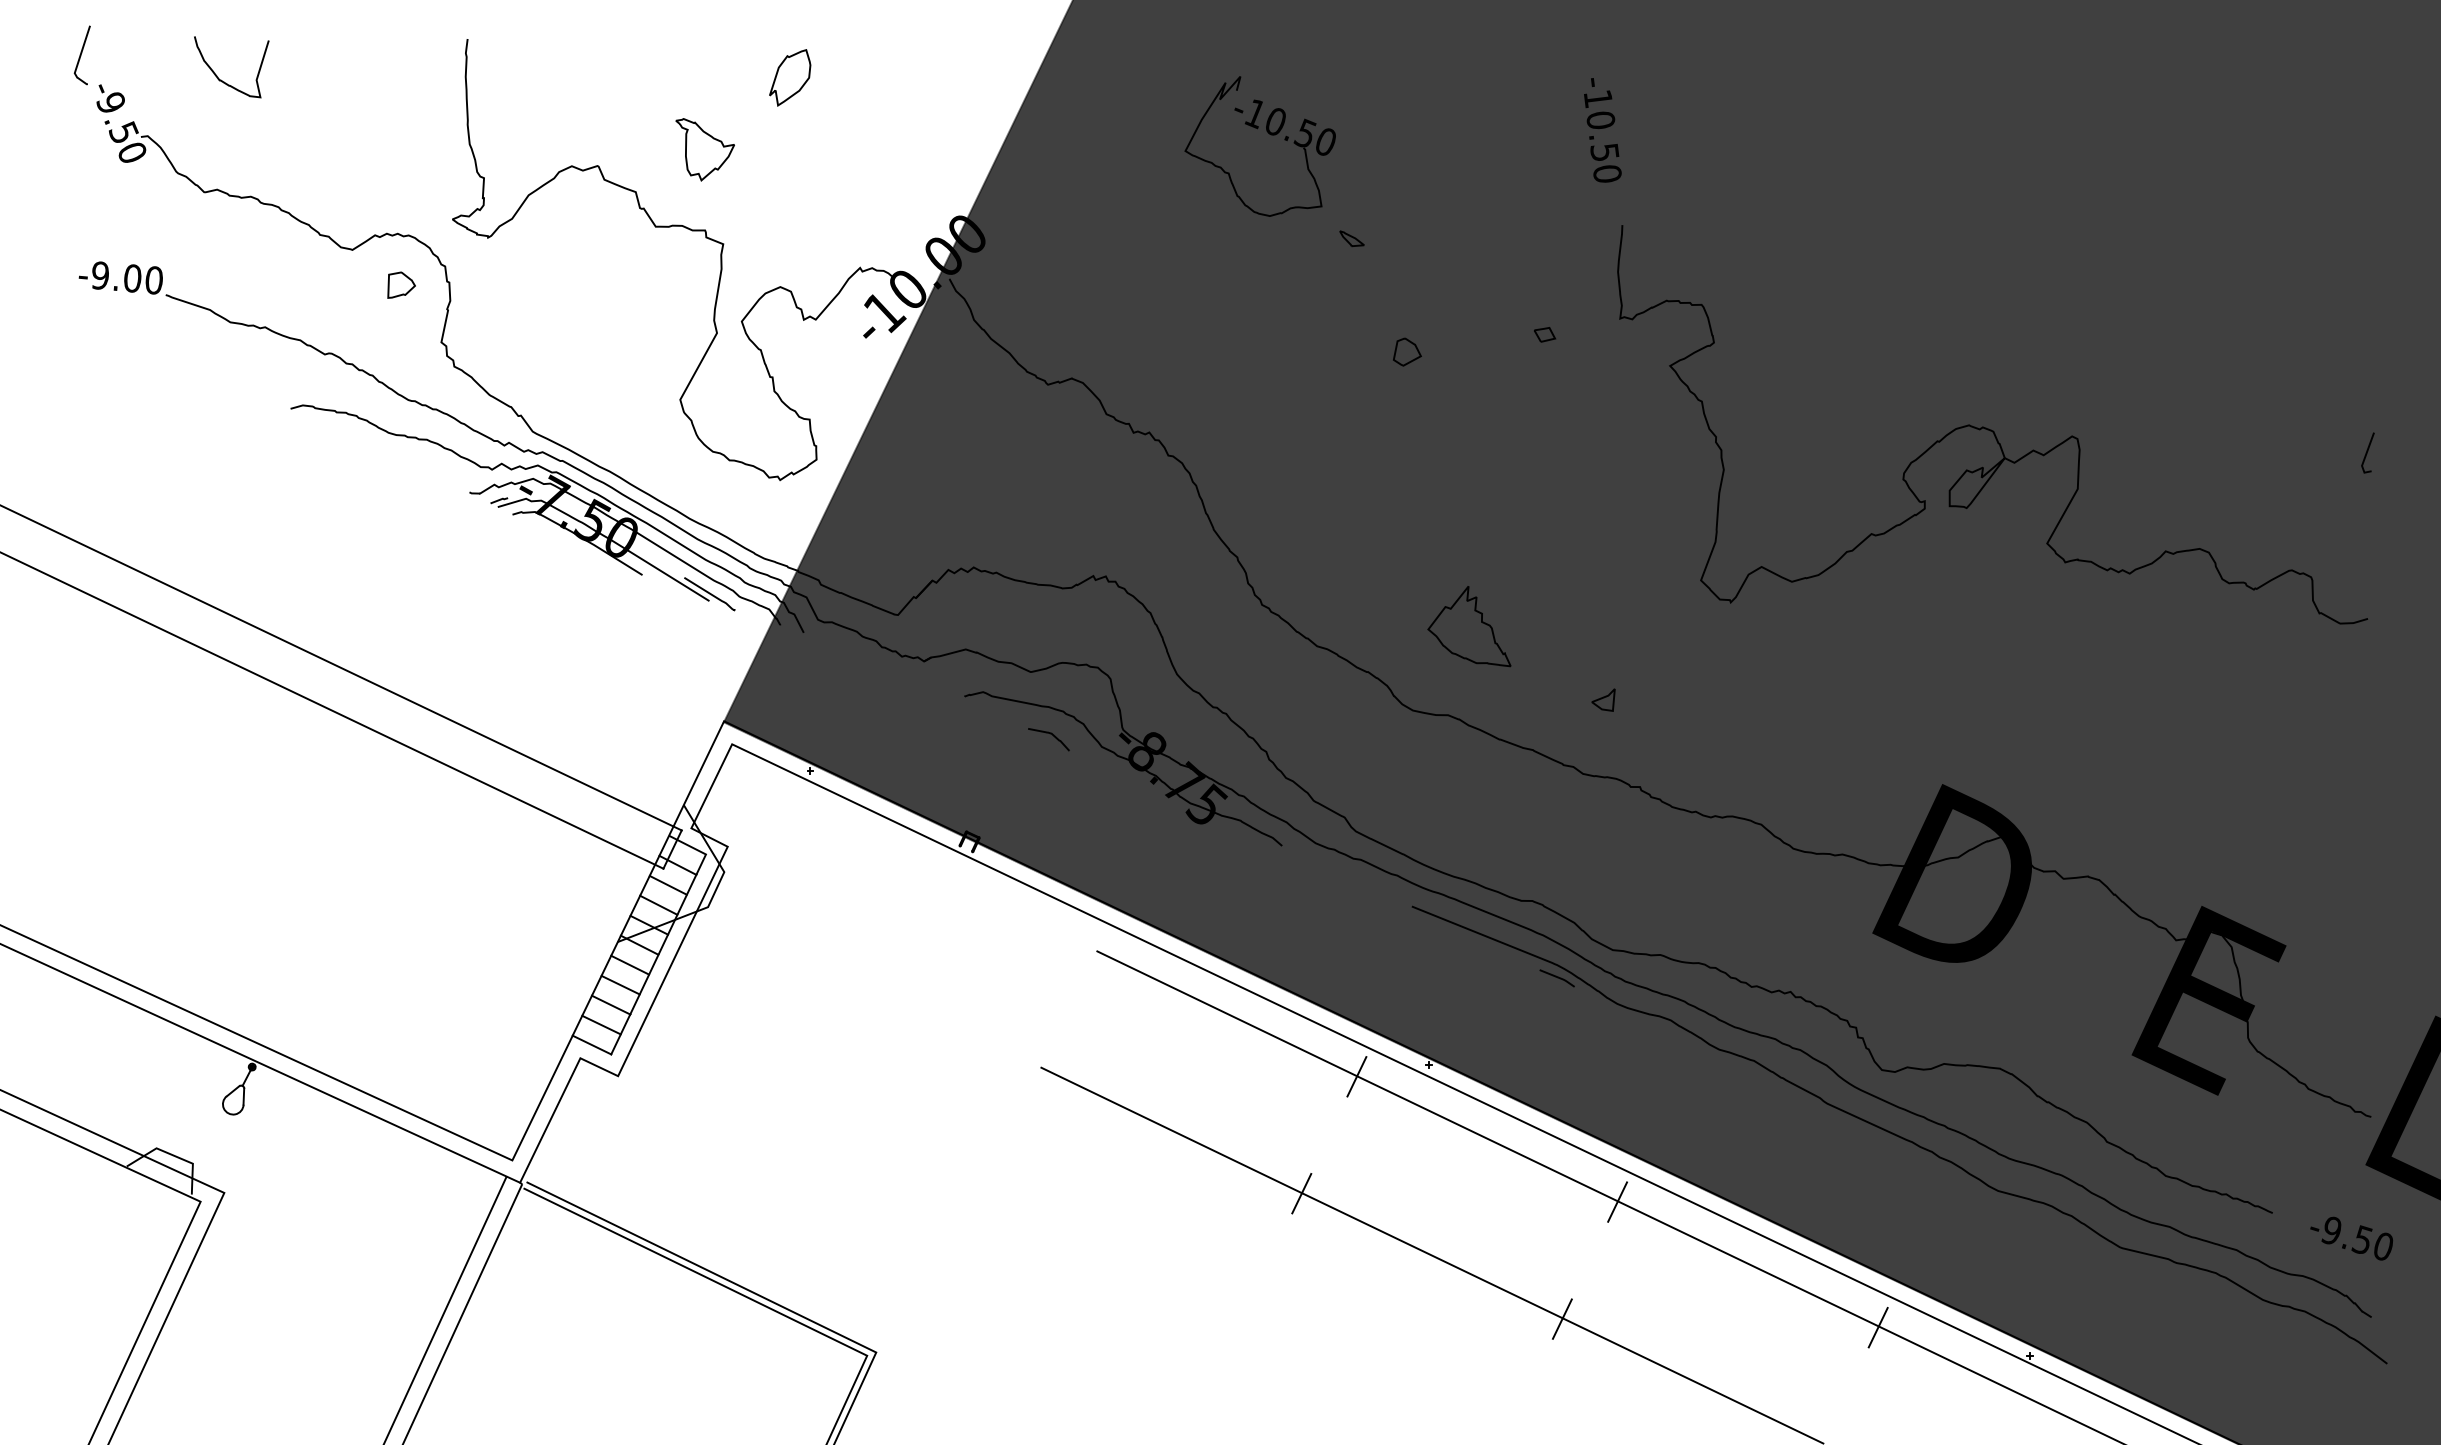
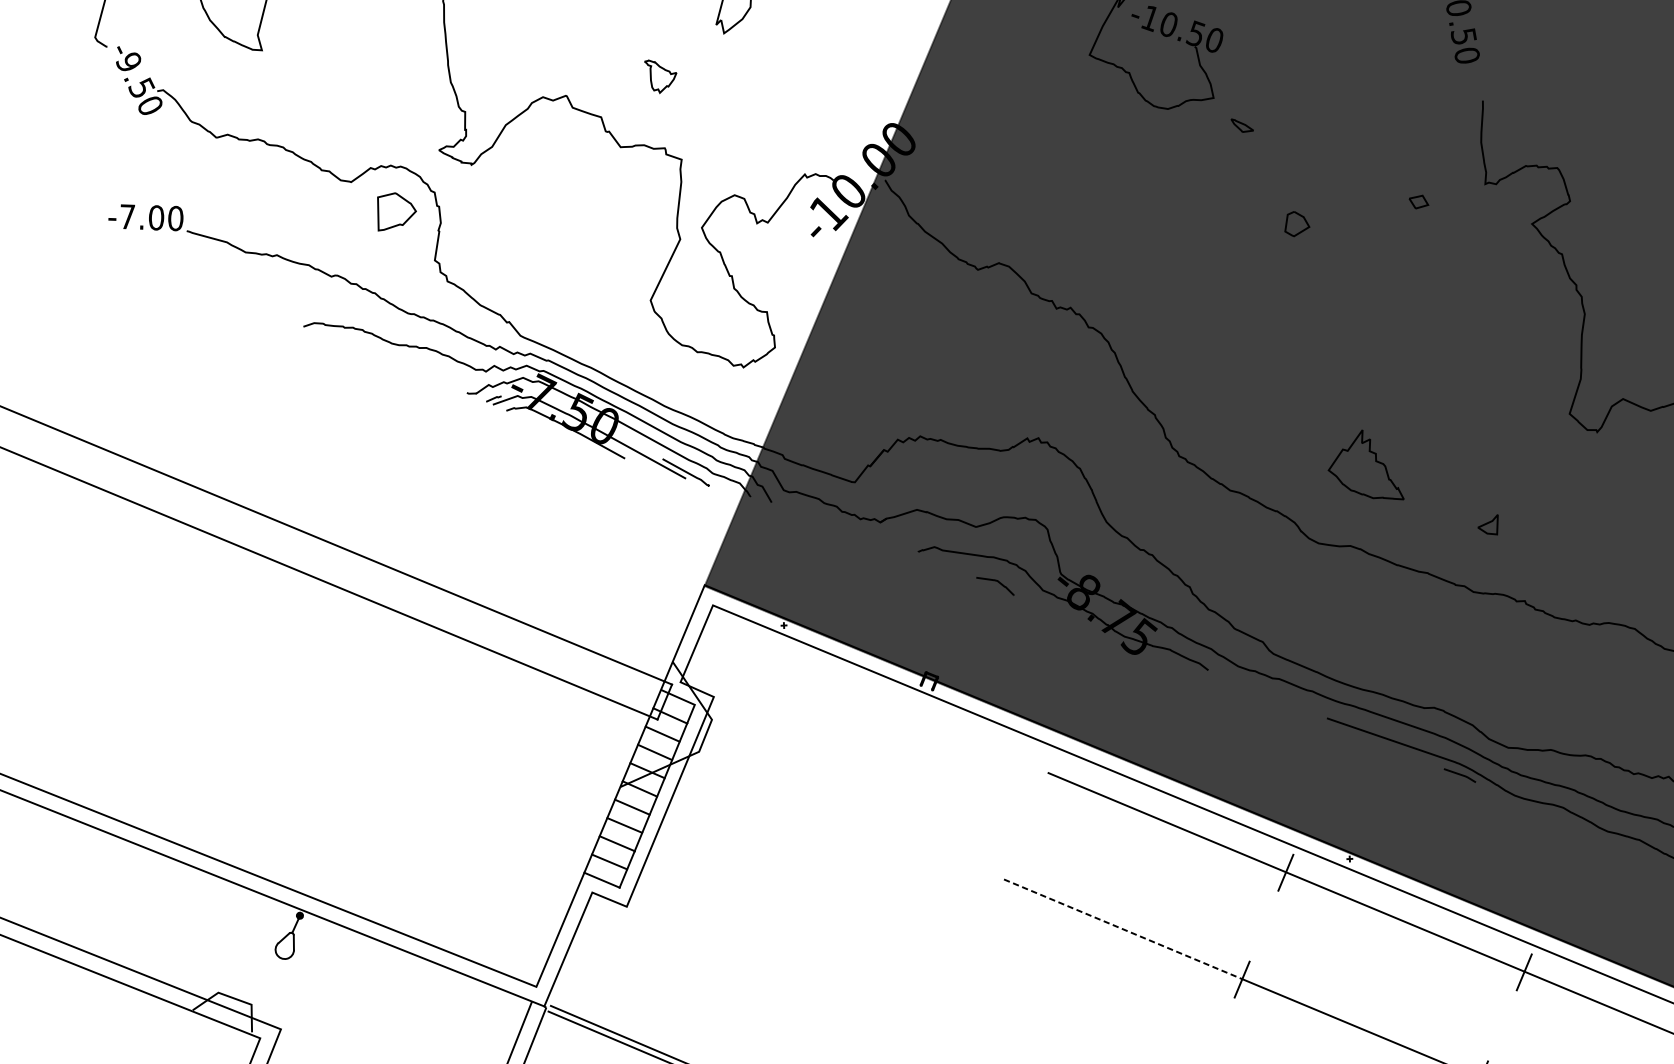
part: (704, 149) -> (660, 76), size x0.6
text: (100, 275) -> (127, 216), -9.00 -> -7.00
part: (401, 284) -> (396, 210), size x1.6
line: (1171, 1130) -> (1122, 929), solid -> dashed

